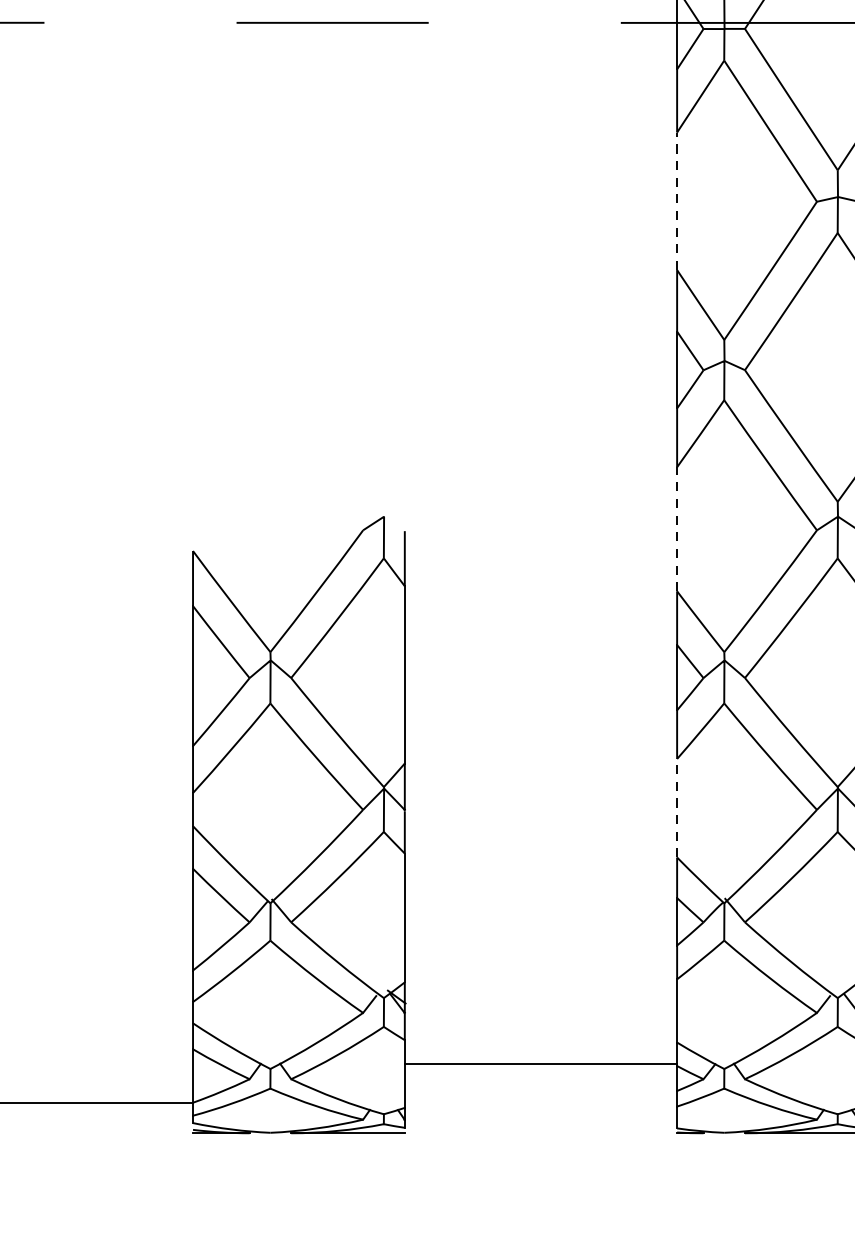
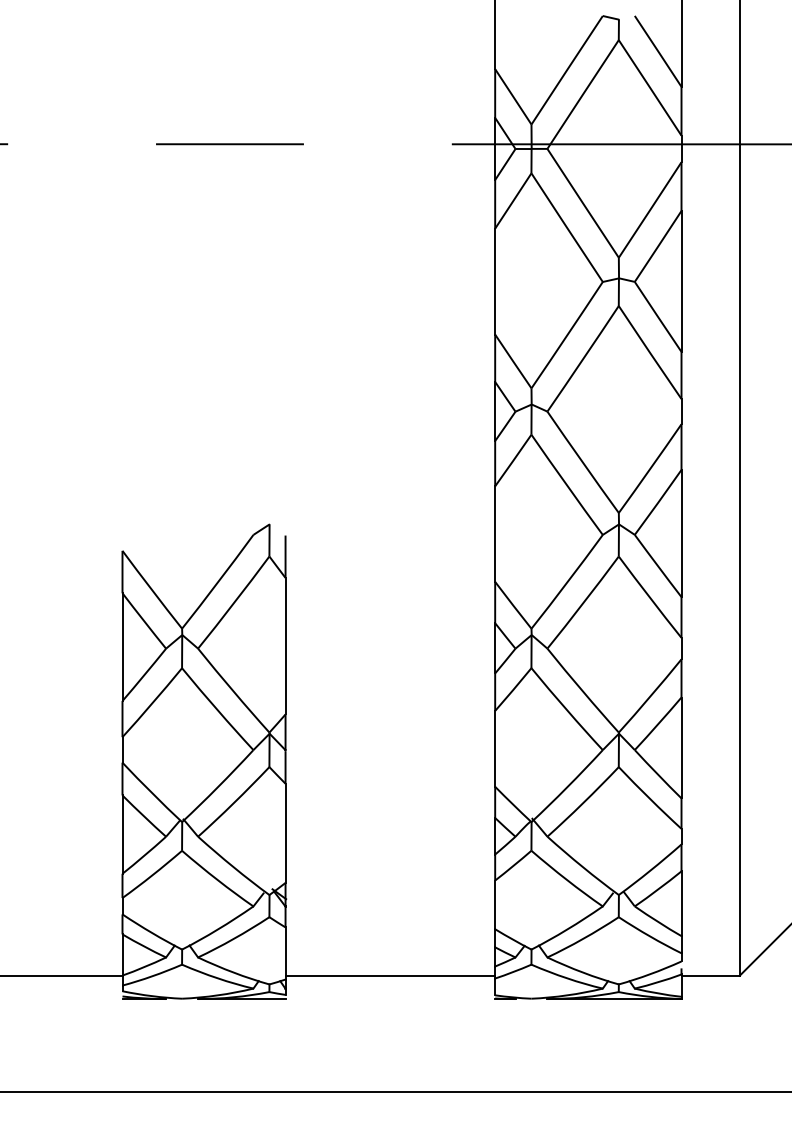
line: (677, 201) -> (495, 281), dashed -> solid
line: (677, 529) -> (495, 534), dashed -> solid
line: (677, 807) -> (495, 748), dashed -> solid
line: (541, 1063) -> (390, 975), moved

